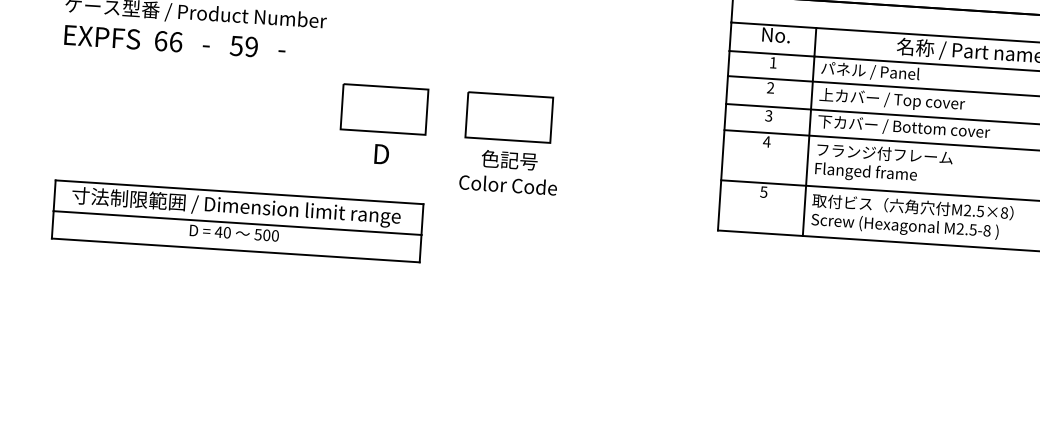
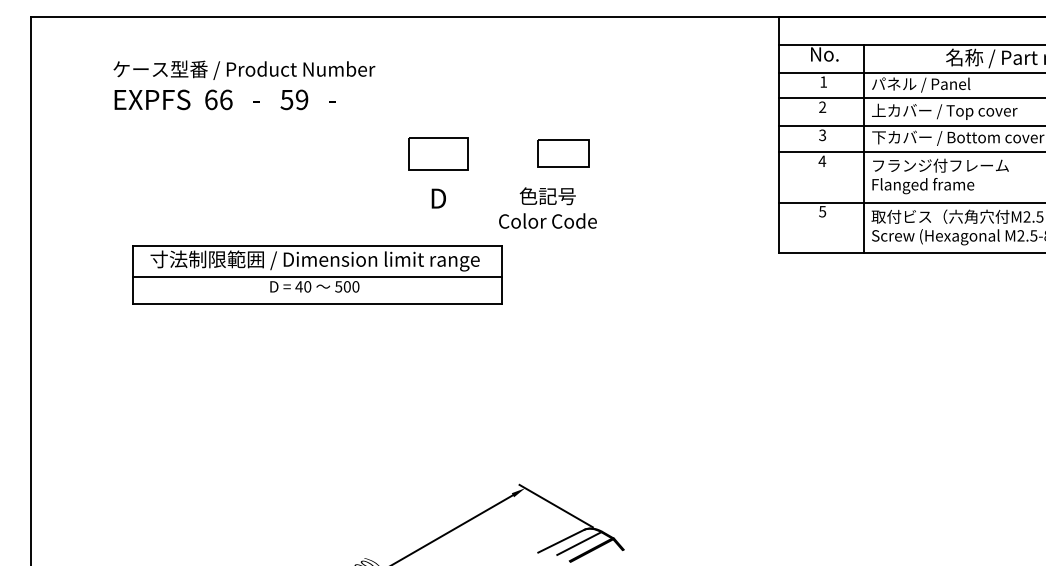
part: (384, 109) -> (438, 153), size x0.7
part: (509, 117) -> (563, 153), size x0.6
text: (508, 171) -> (547, 207), moved
part: (237, 221) -> (317, 274), moved

